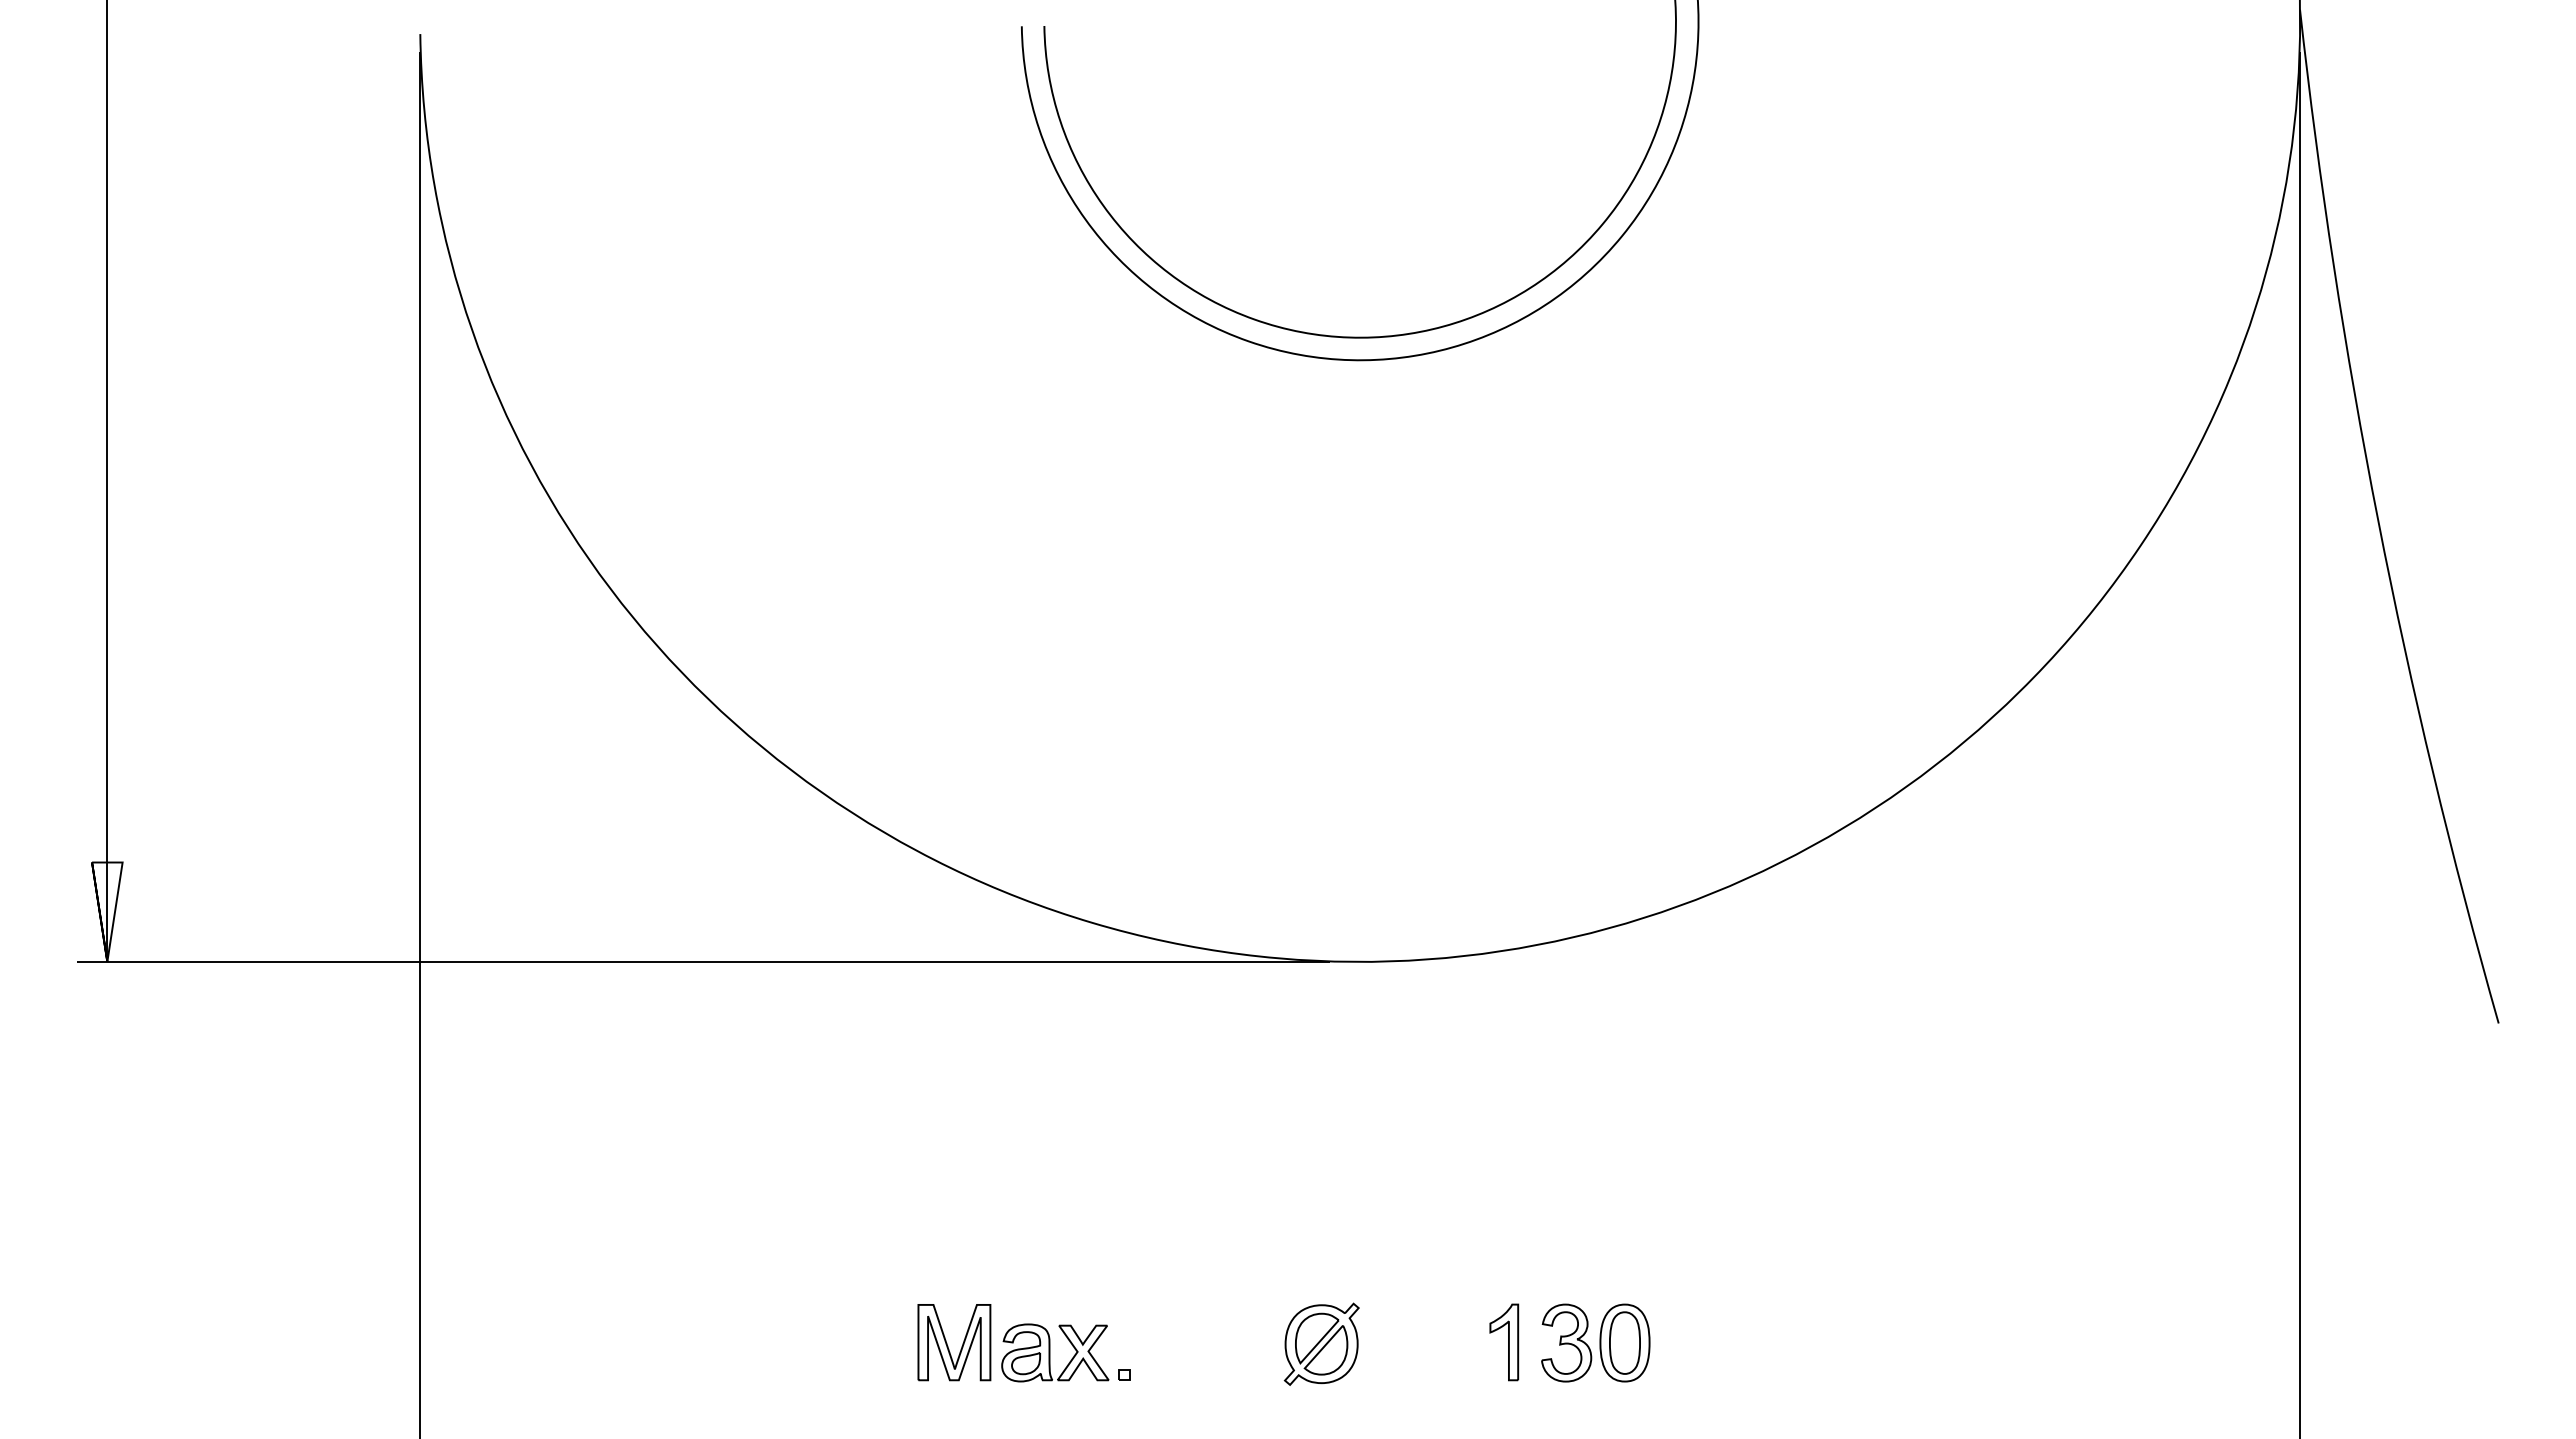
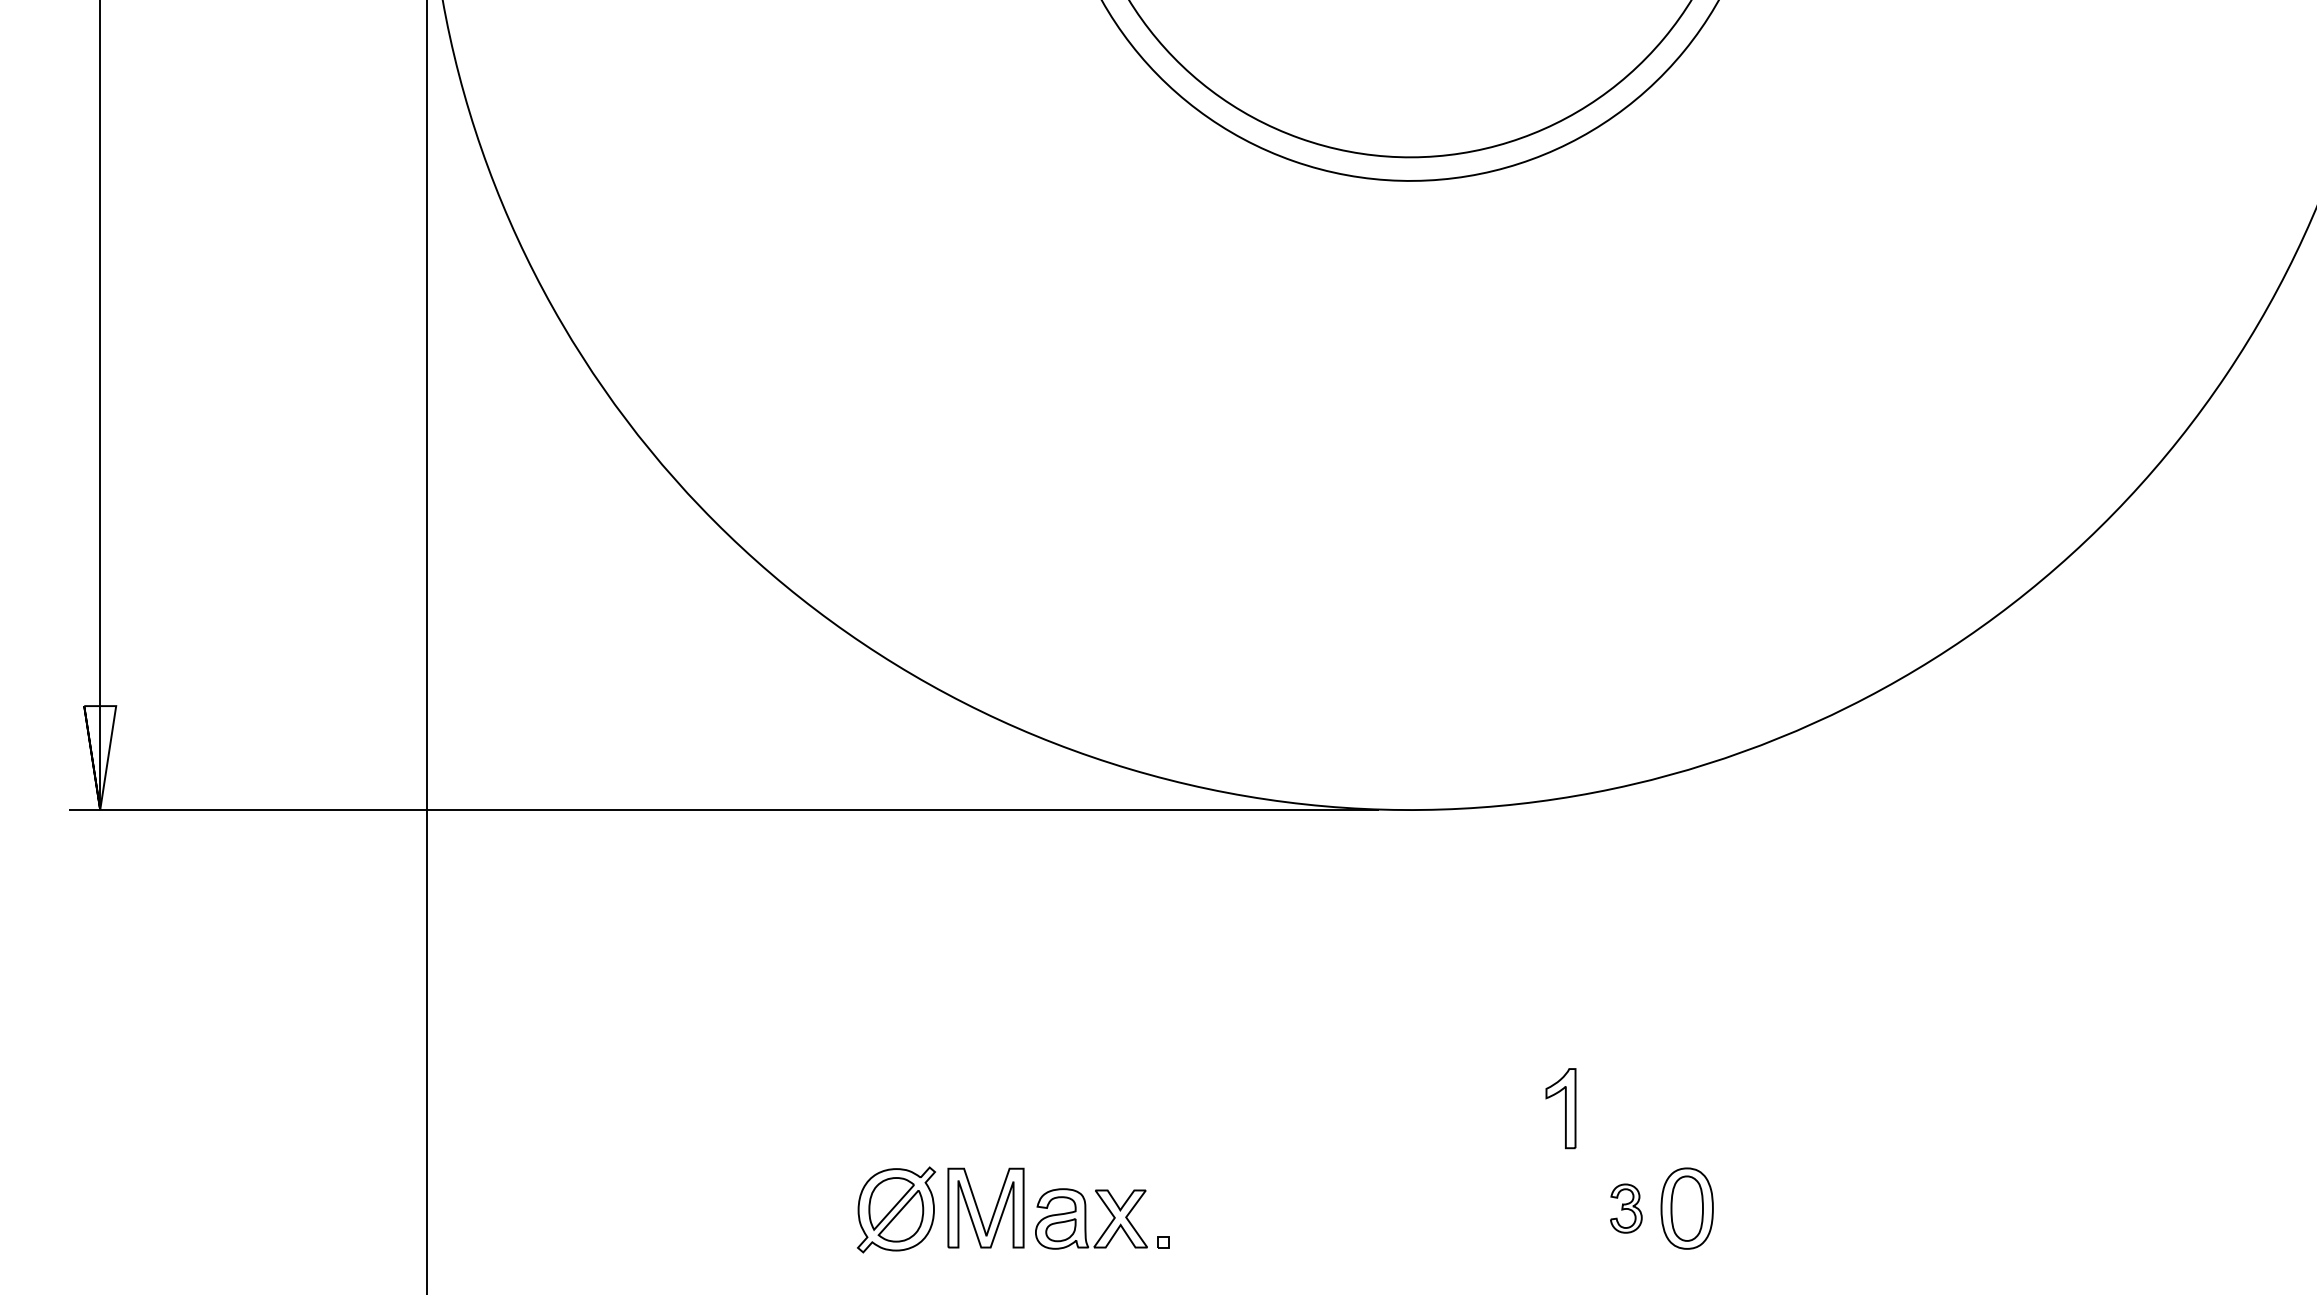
part: (1504, 1342) -> (1561, 1108), moved
part: (1566, 1342) -> (1626, 1208), size x0.6
part: (1321, 1343) -> (896, 1209), moved

